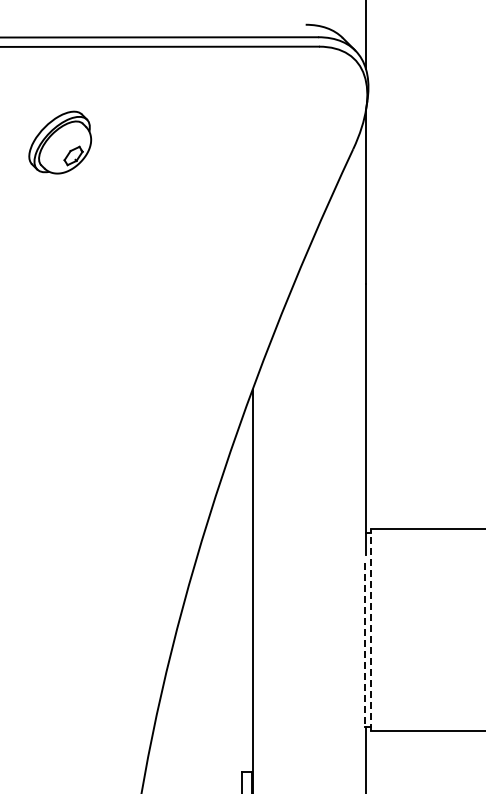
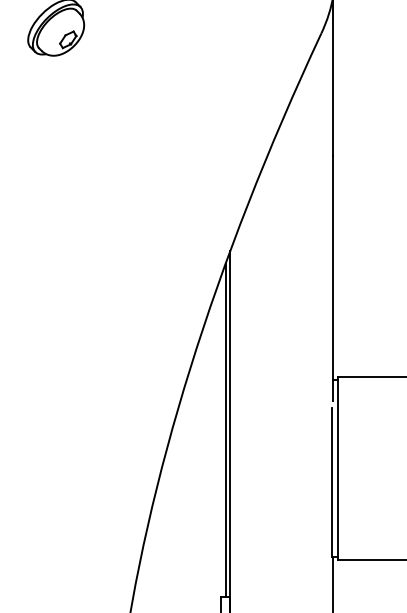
line: (247, 587) -> (225, 430), added
line: (371, 629) -> (337, 468), dashed -> solid
line: (364, 645) -> (331, 482), dashed -> solid

